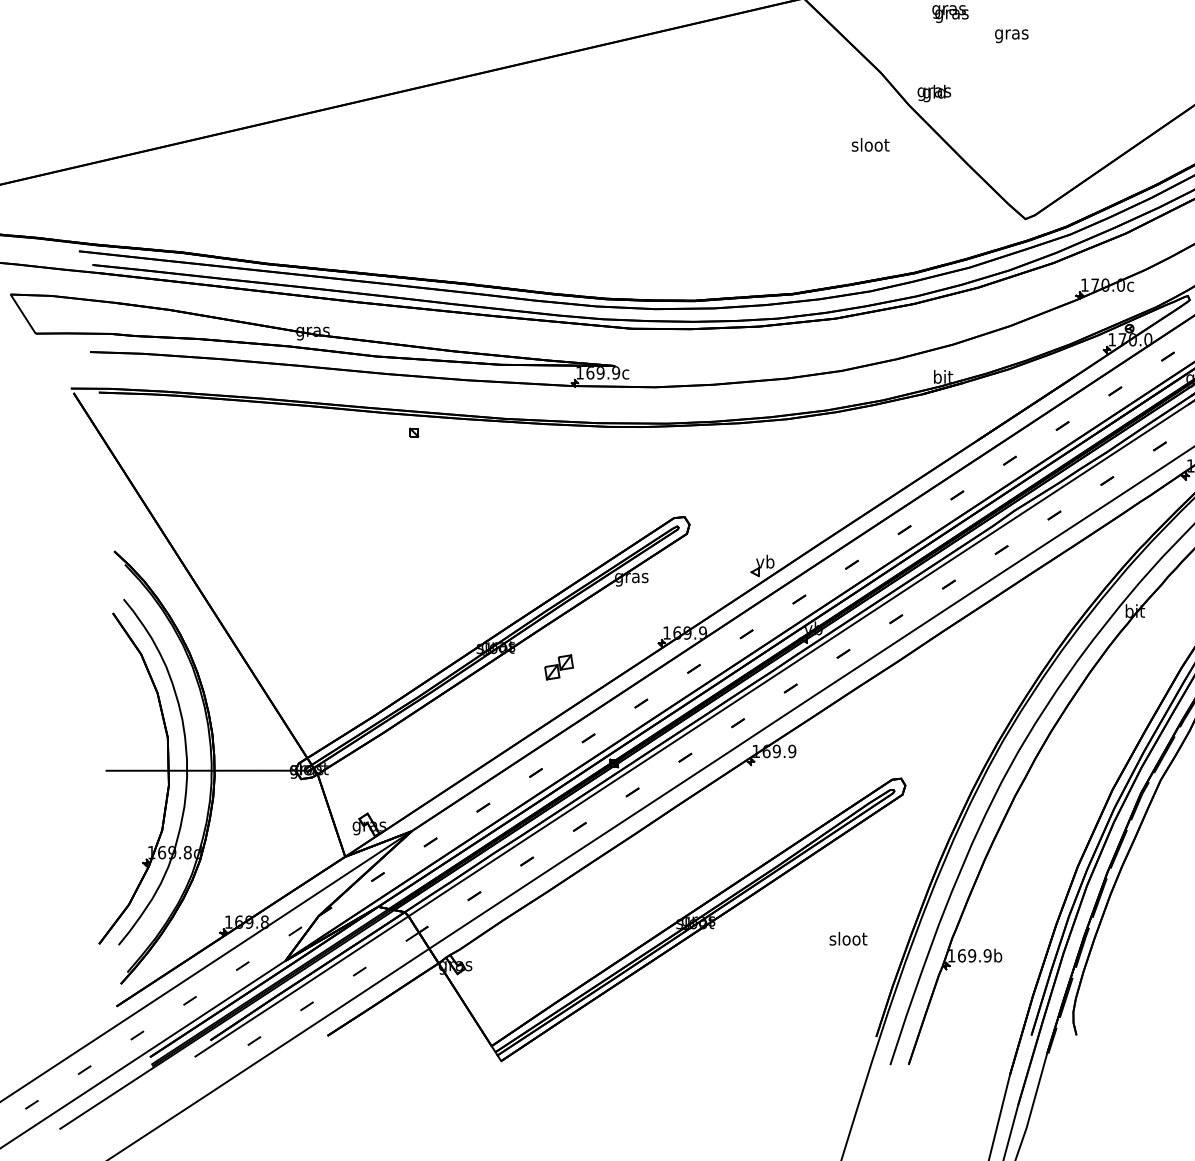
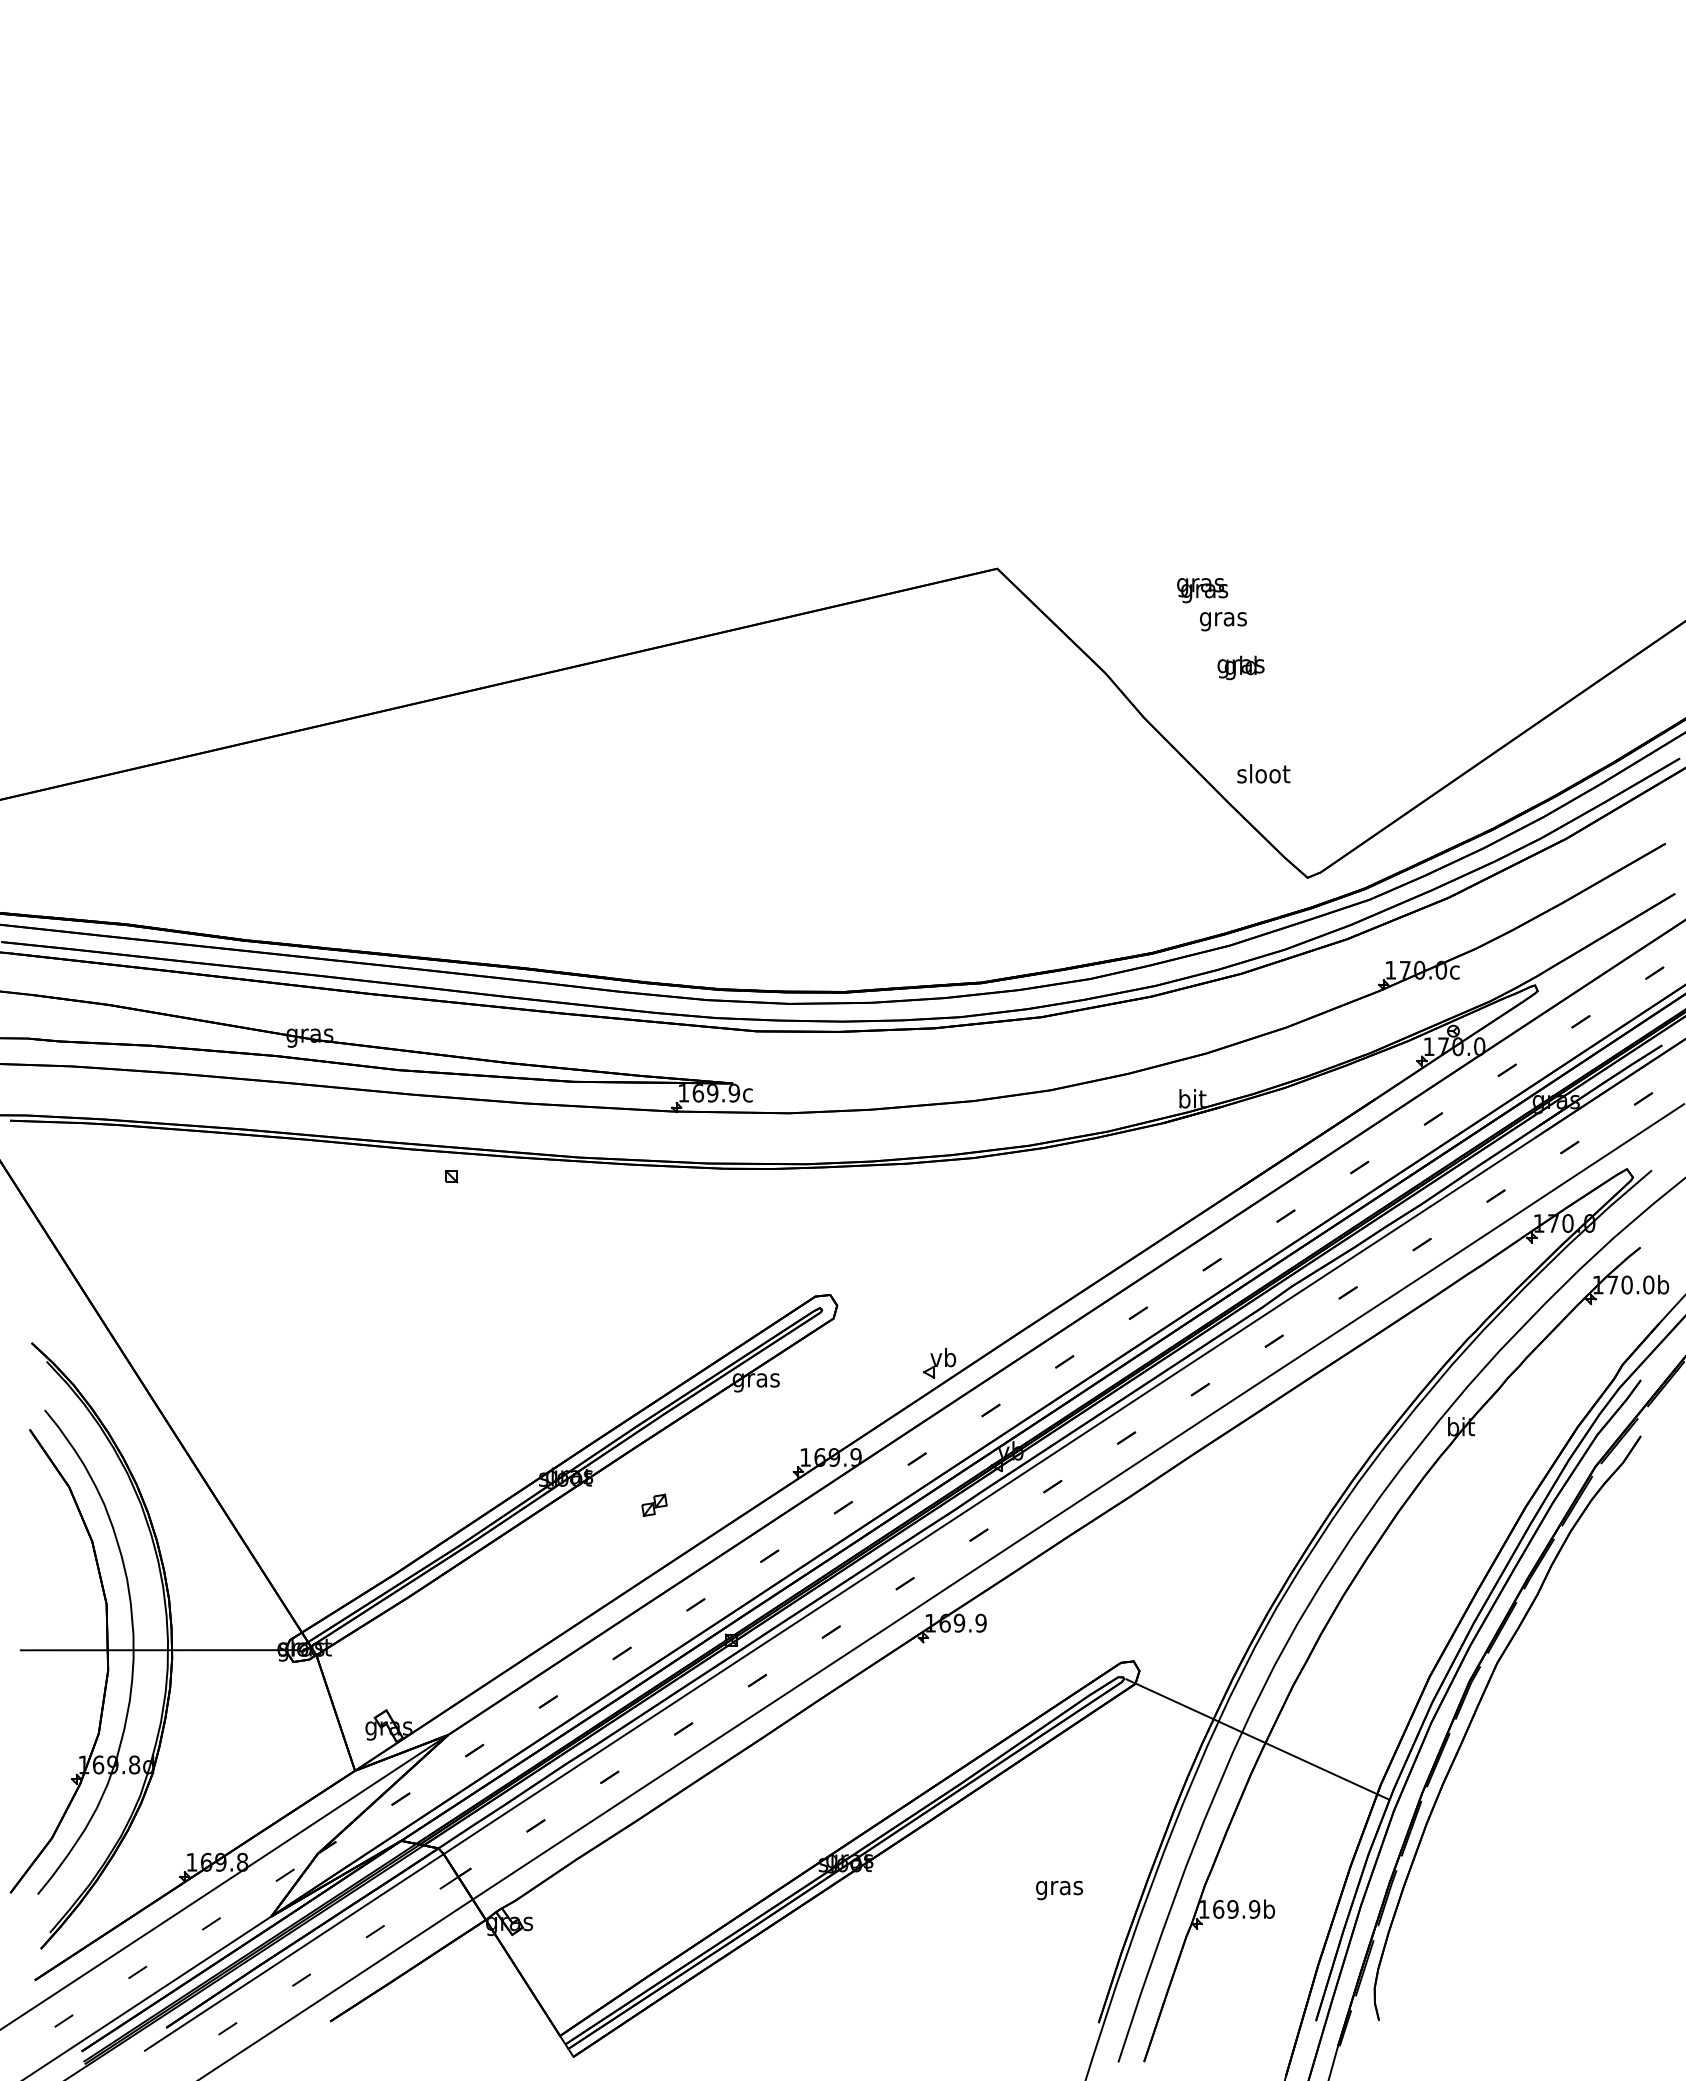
text: (1011, 36) -> (1223, 621), moved
text: (933, 93) -> (1240, 667), moved
text: (870, 144) -> (1263, 773), moved
part: (559, 666) -> (654, 1504), size x0.62
line: (989, 834) -> (1257, 1739), added
text: (848, 940) -> (1059, 1887), sloot -> gras

